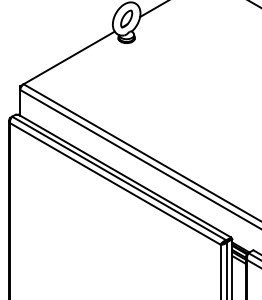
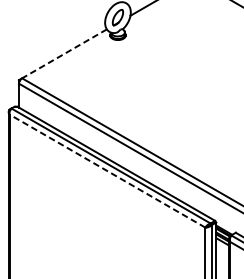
line: (69, 57) -> (64, 53), solid -> dashed
line: (115, 183) -> (107, 170), solid -> dashed

